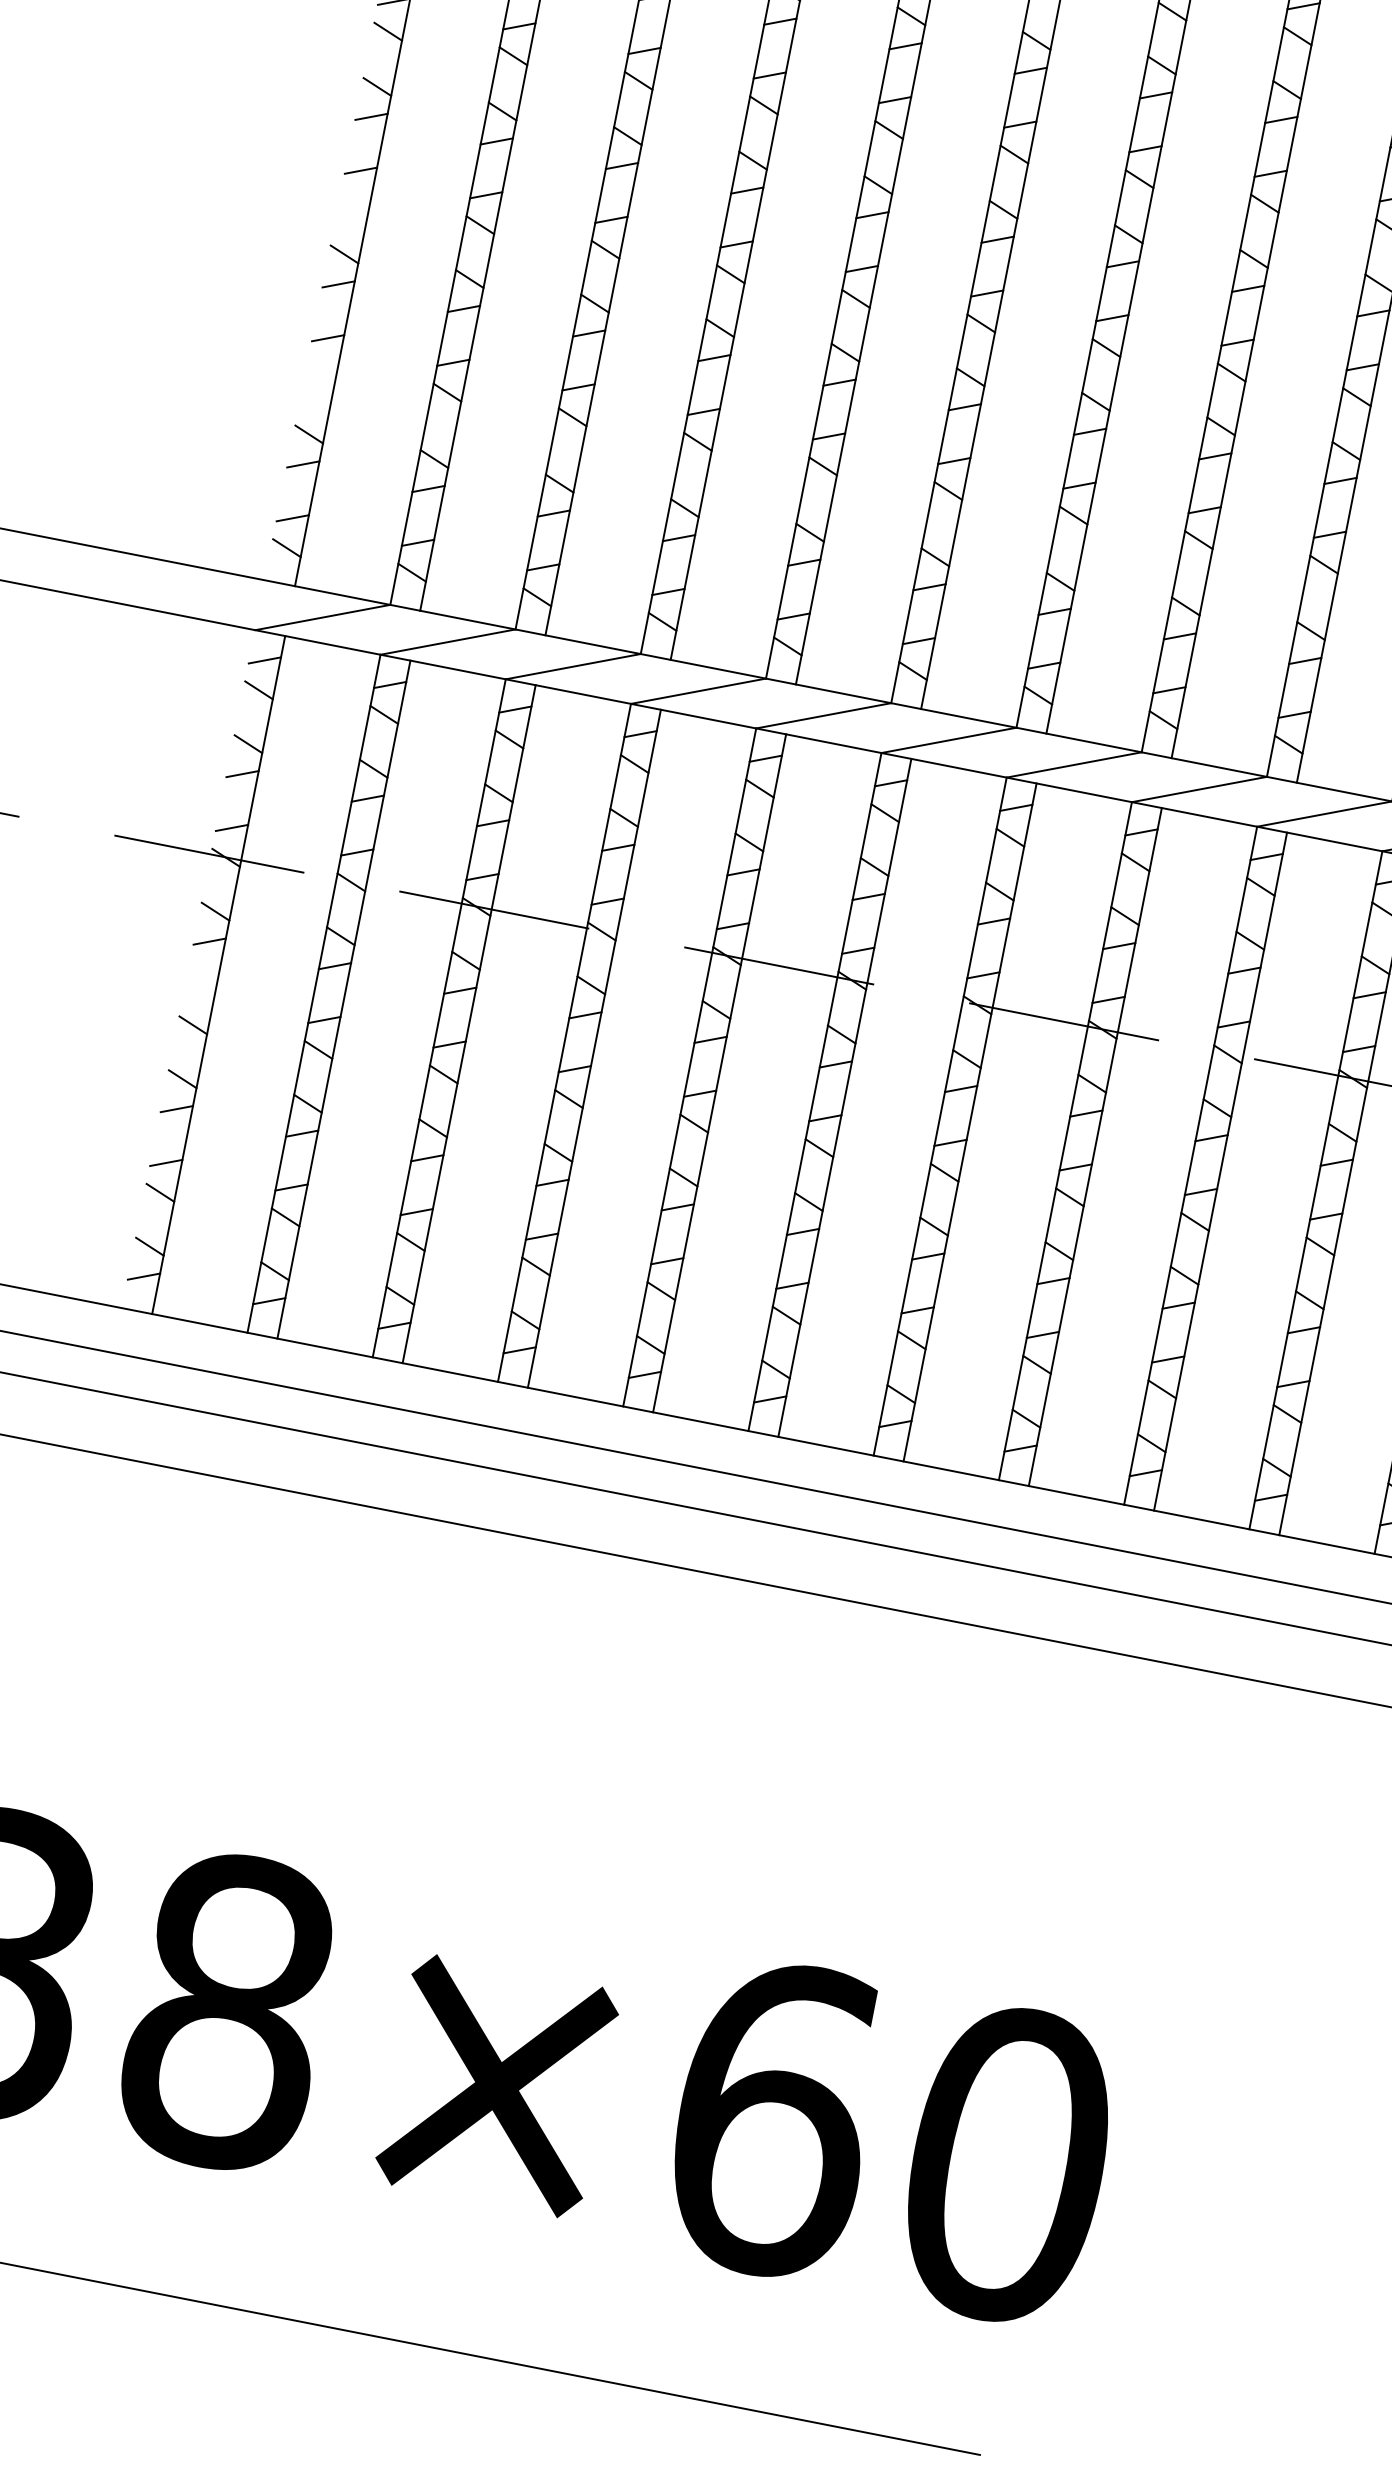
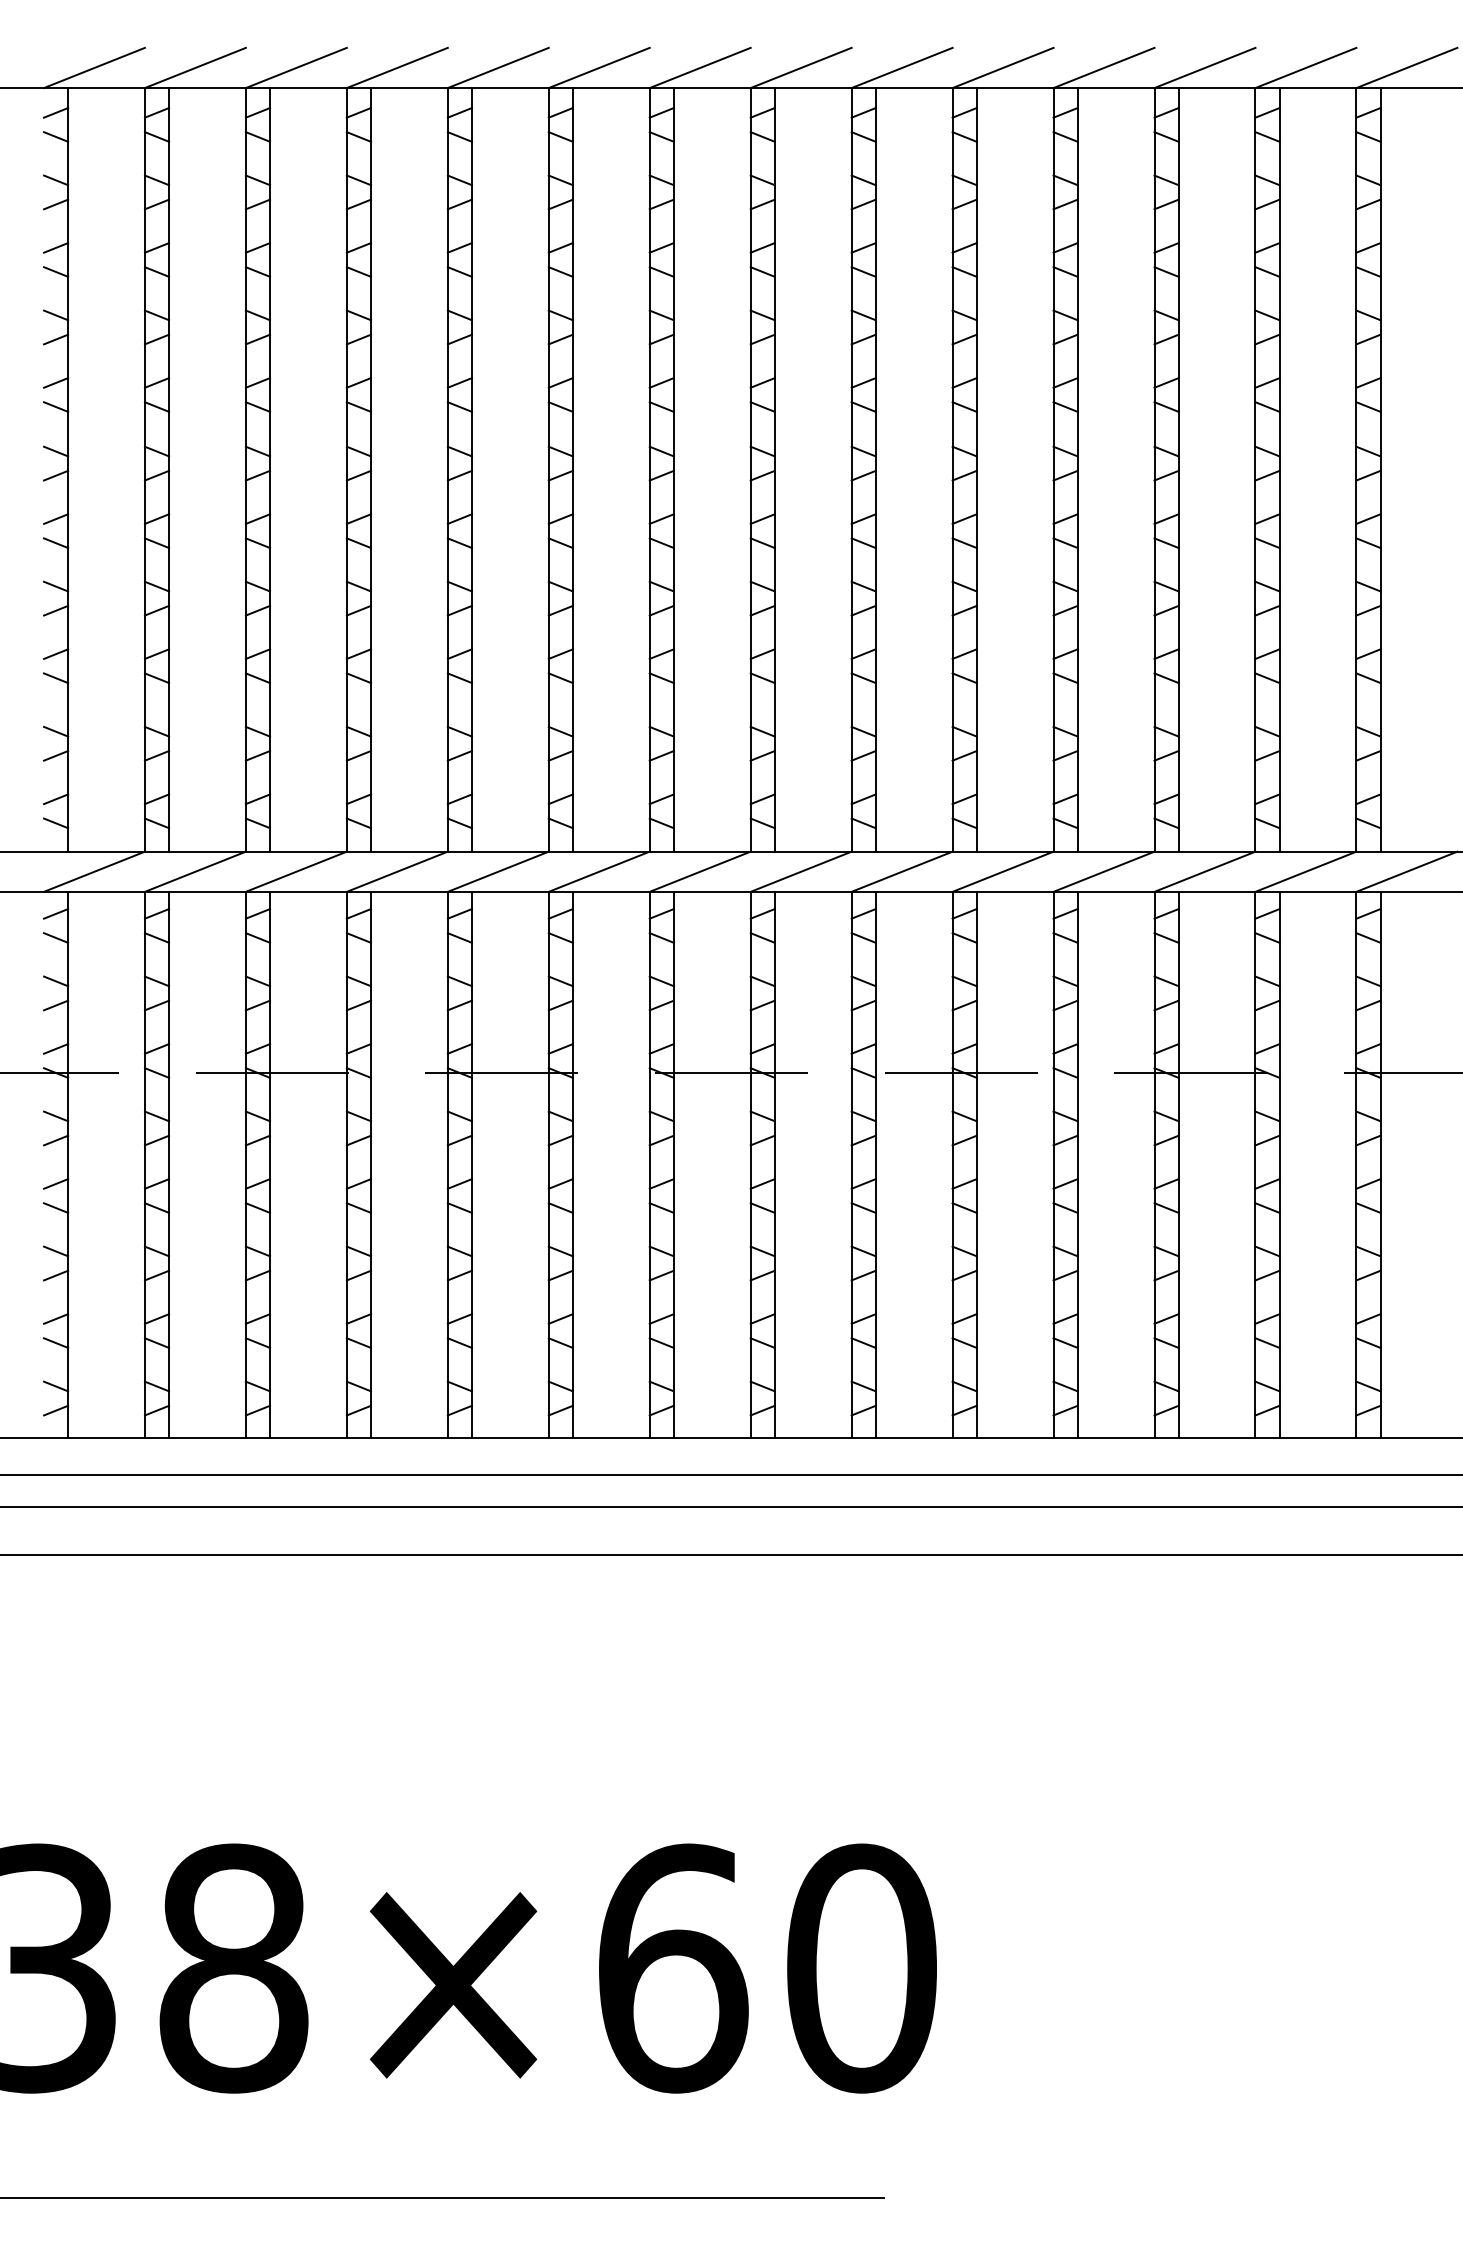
line: (355, 201) -> (56, 543), added
line: (322, 368) -> (56, 678), added
line: (199, 994) -> (56, 1183), added

